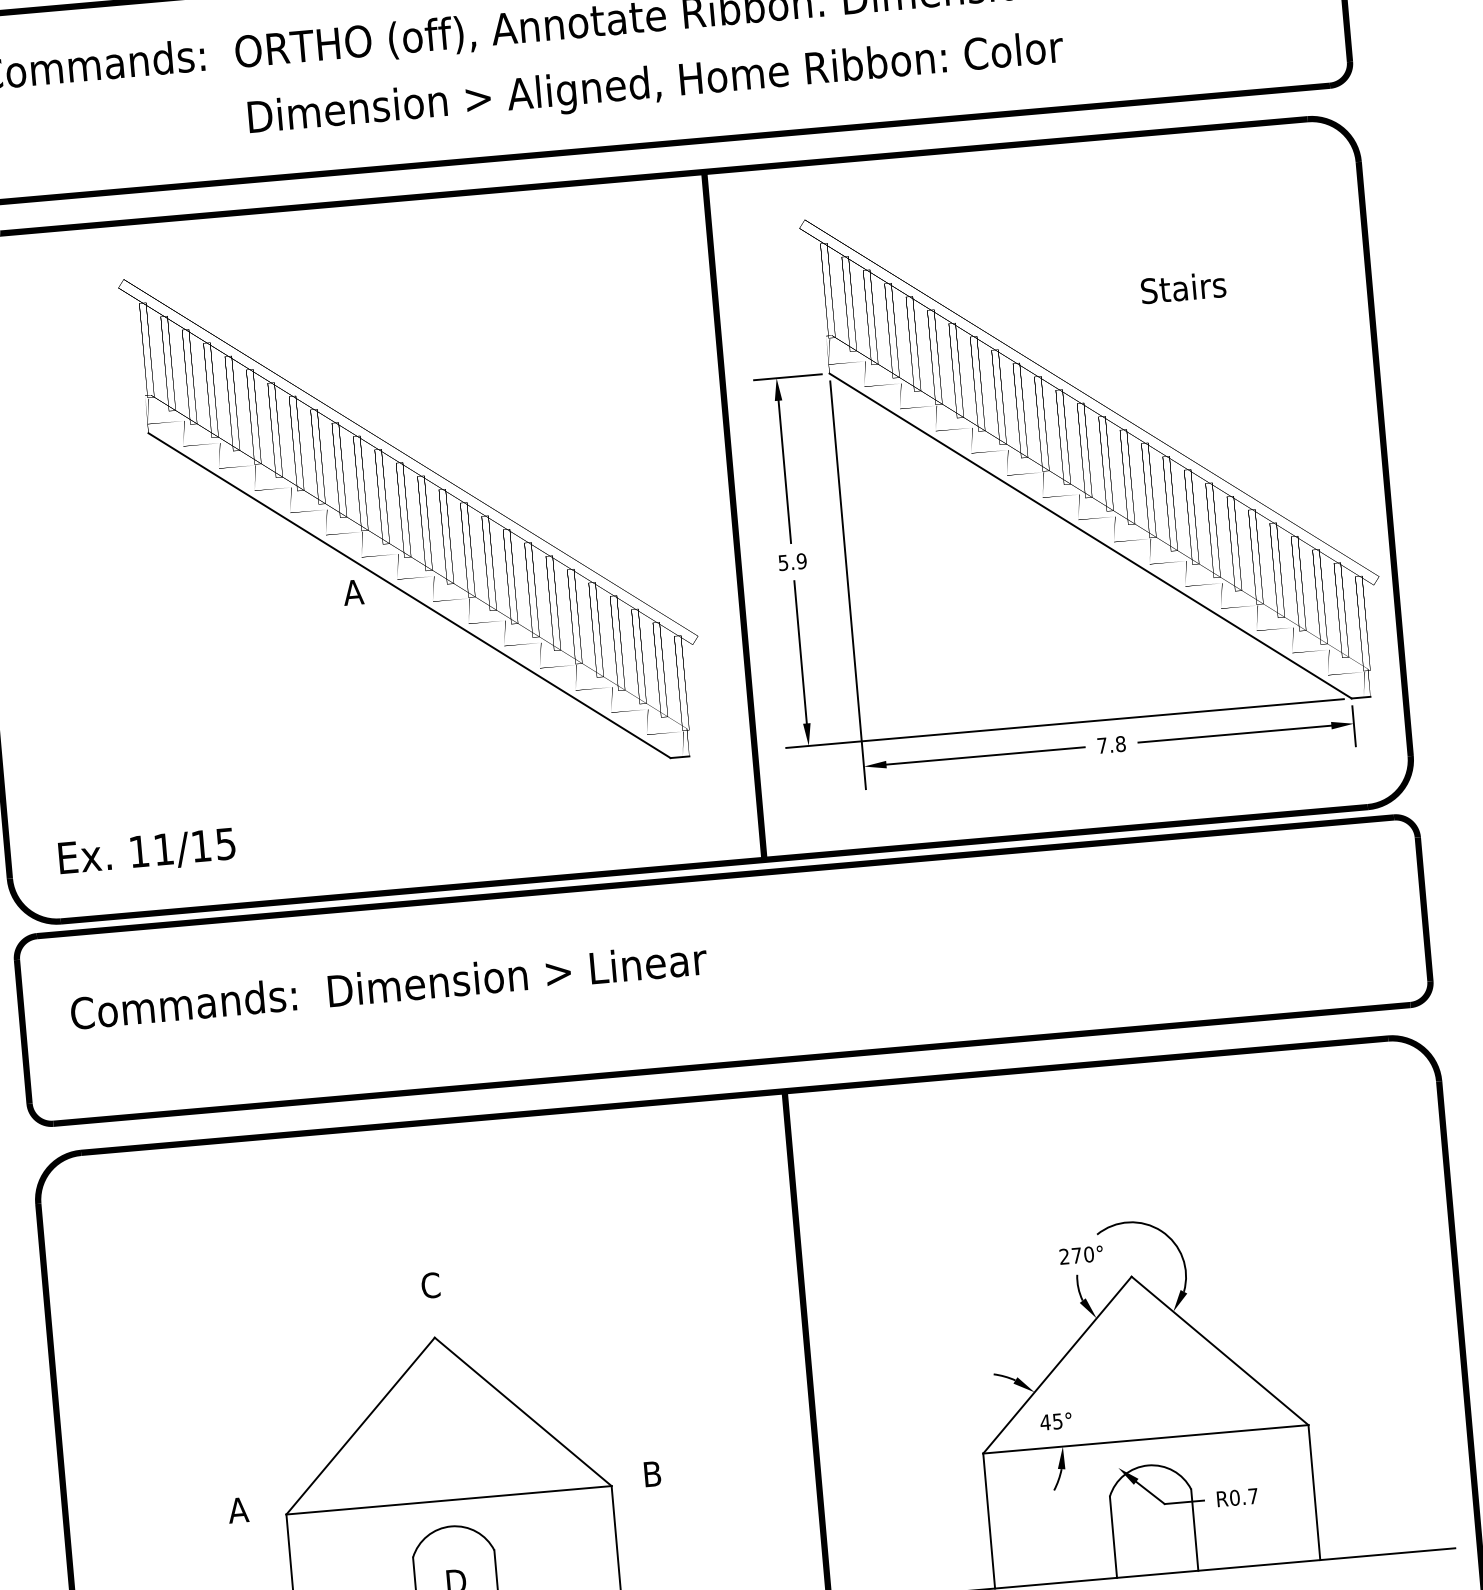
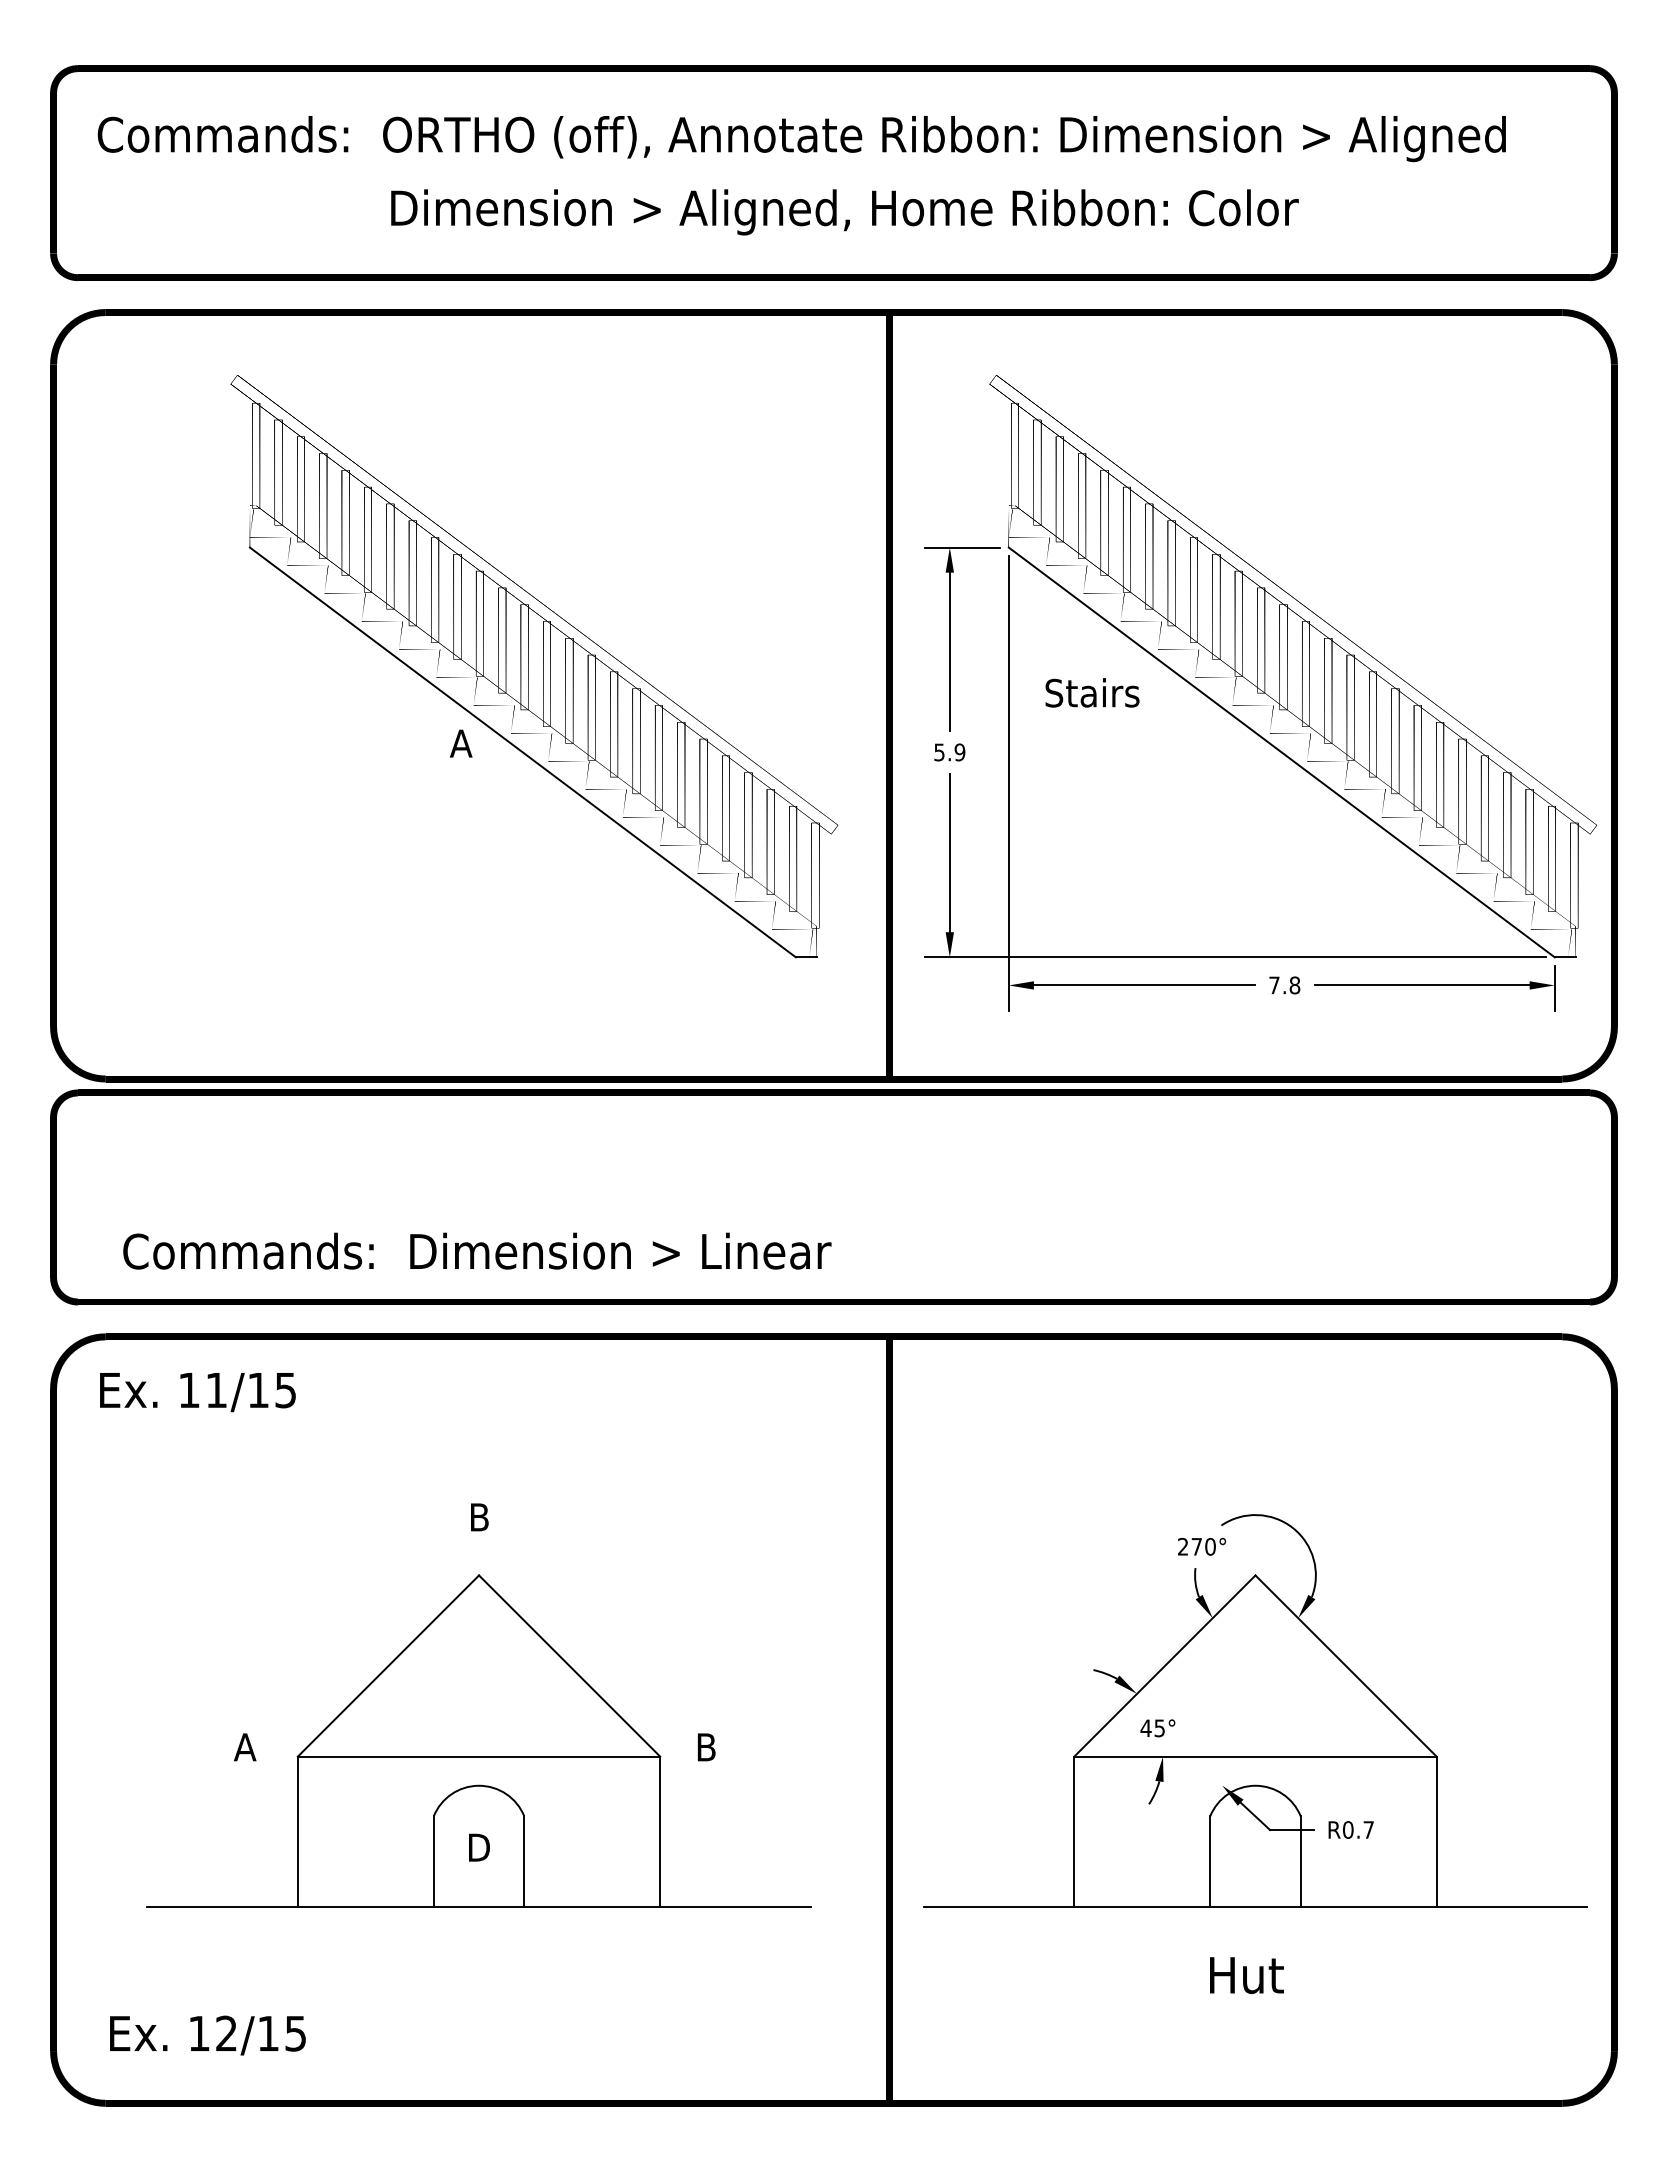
text: (1183, 287) -> (1092, 692), moved
text: (146, 852) -> (197, 1392), moved
text: (389, 985) -> (477, 1250), moved
text: (430, 1285) -> (479, 1517), C -> B

